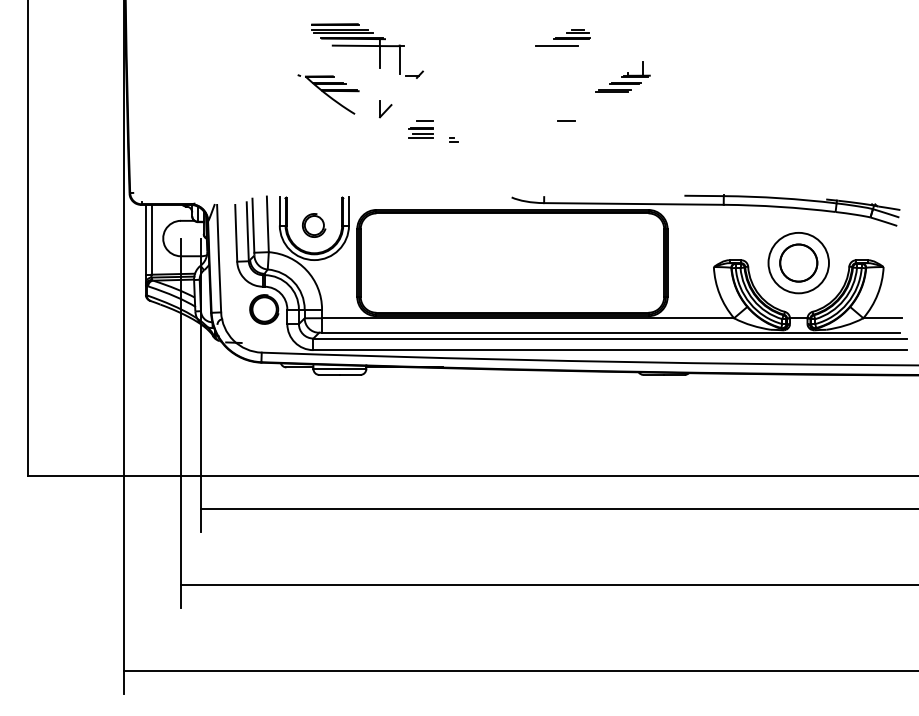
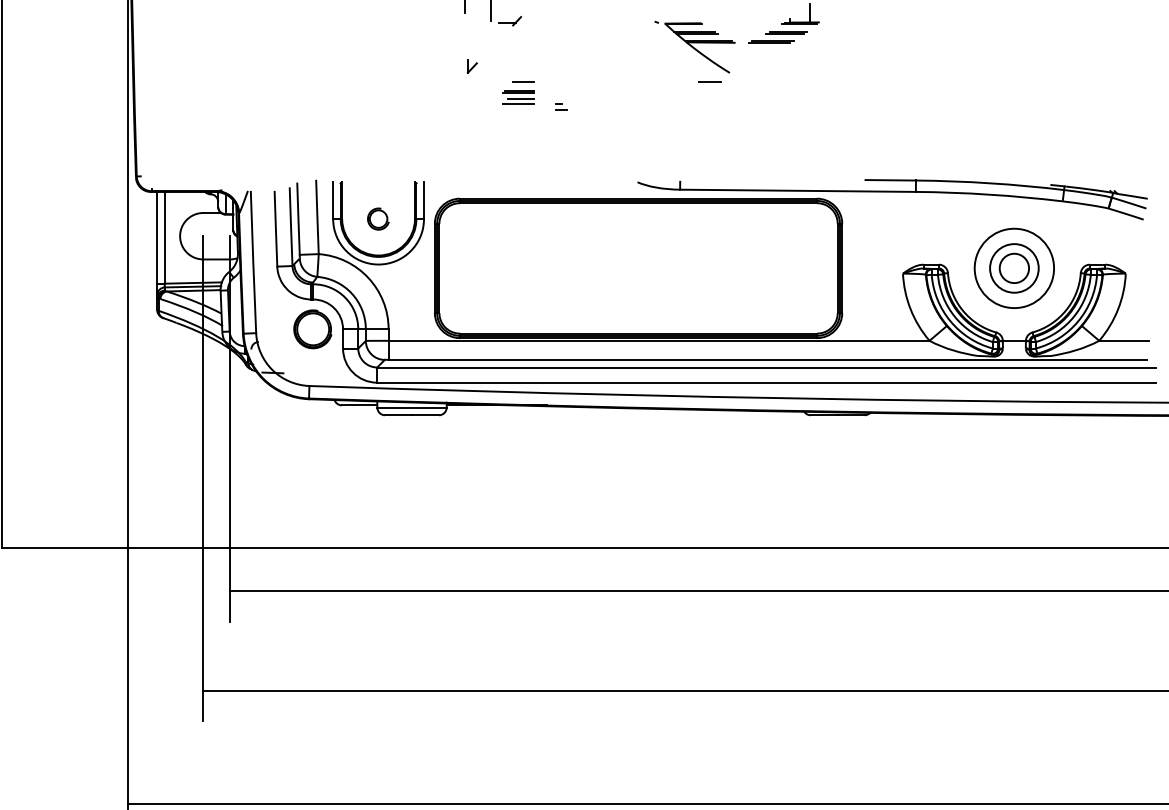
part: (328, 94) -> (695, 47), moved
part: (385, 109) -> (471, 66), size x0.6
part: (314, 225) -> (378, 219), size x0.7
circle: (798, 262) -> (1014, 267), size x0.6

